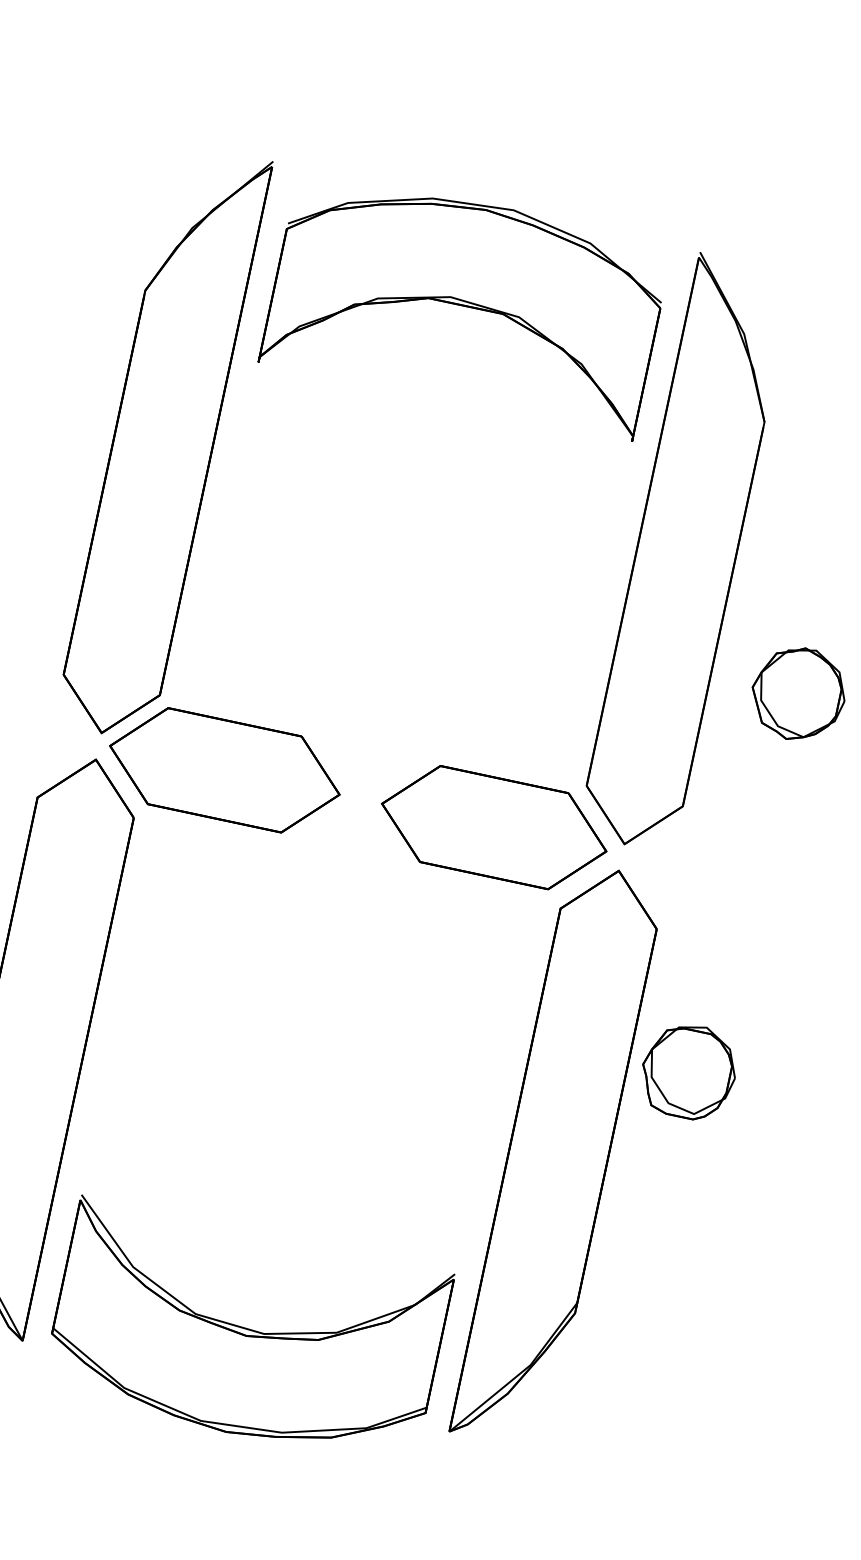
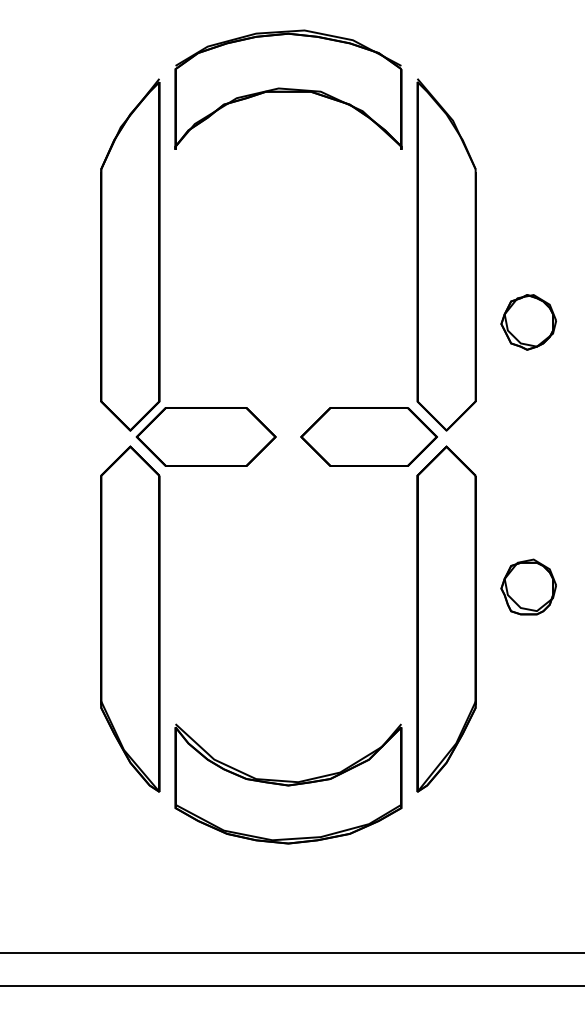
part: (466, 302) -> (288, 89), moved
part: (688, 1070) -> (528, 586), moved
part: (247, 1332) -> (288, 783), moved

